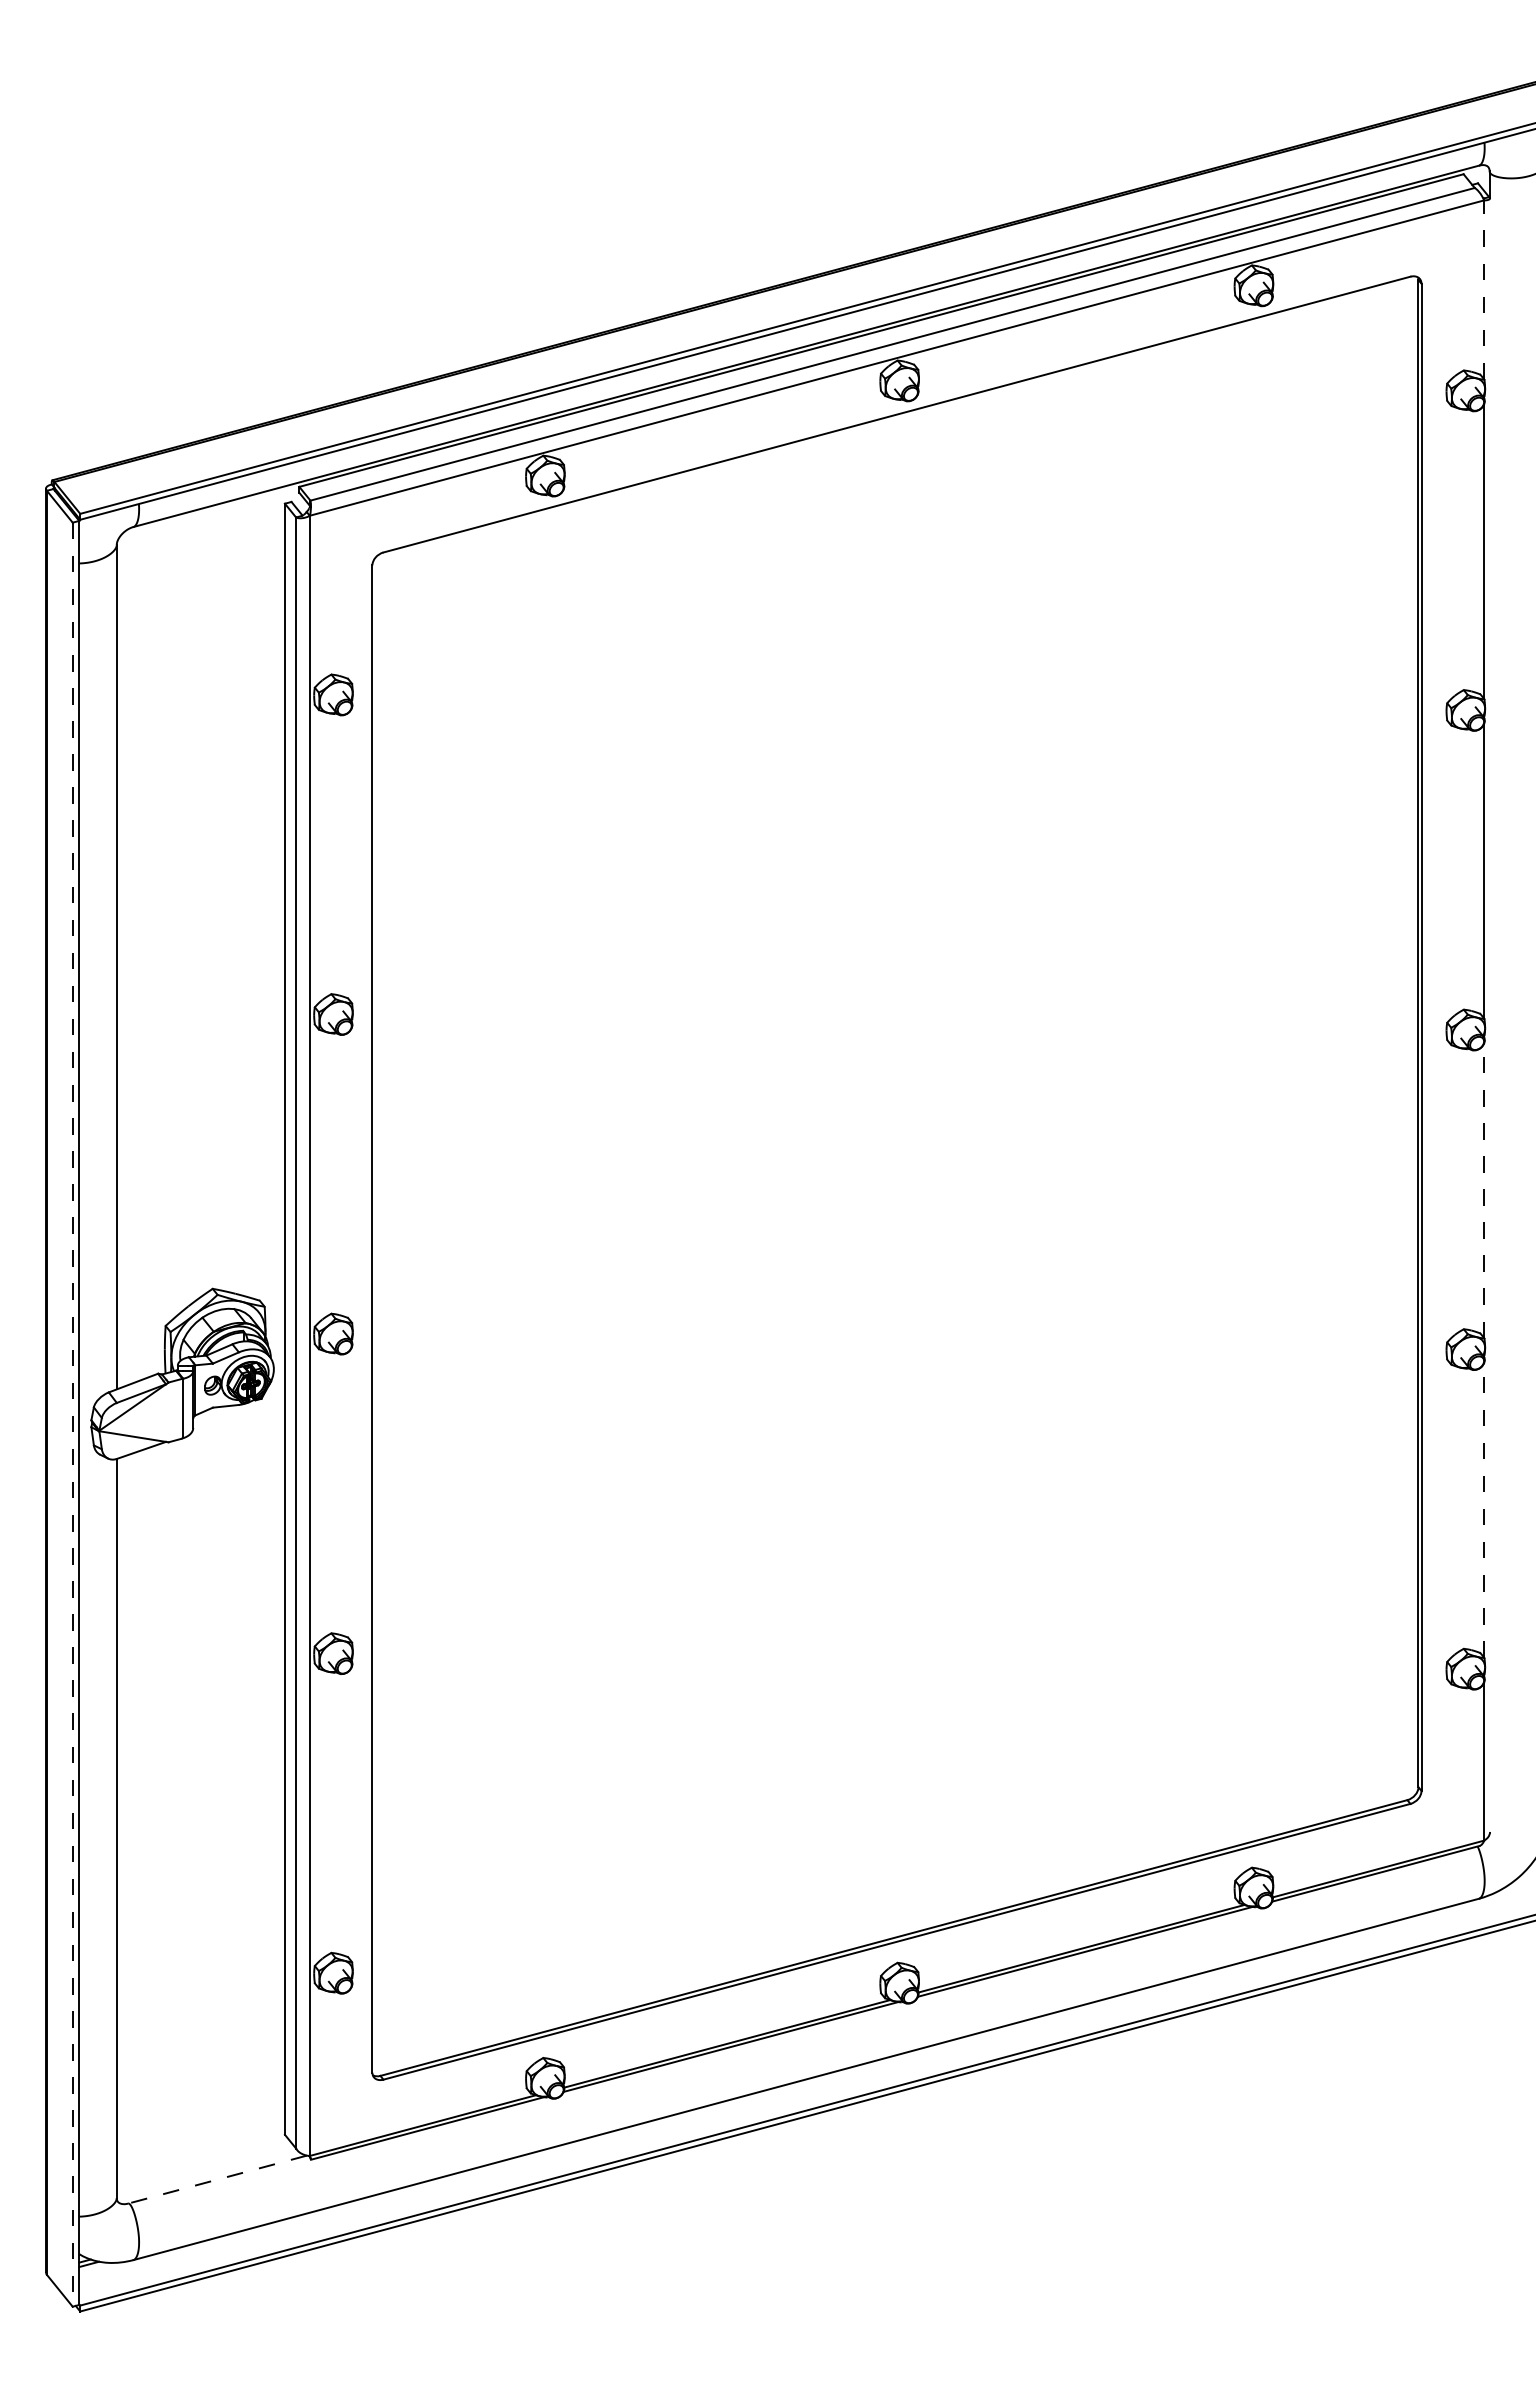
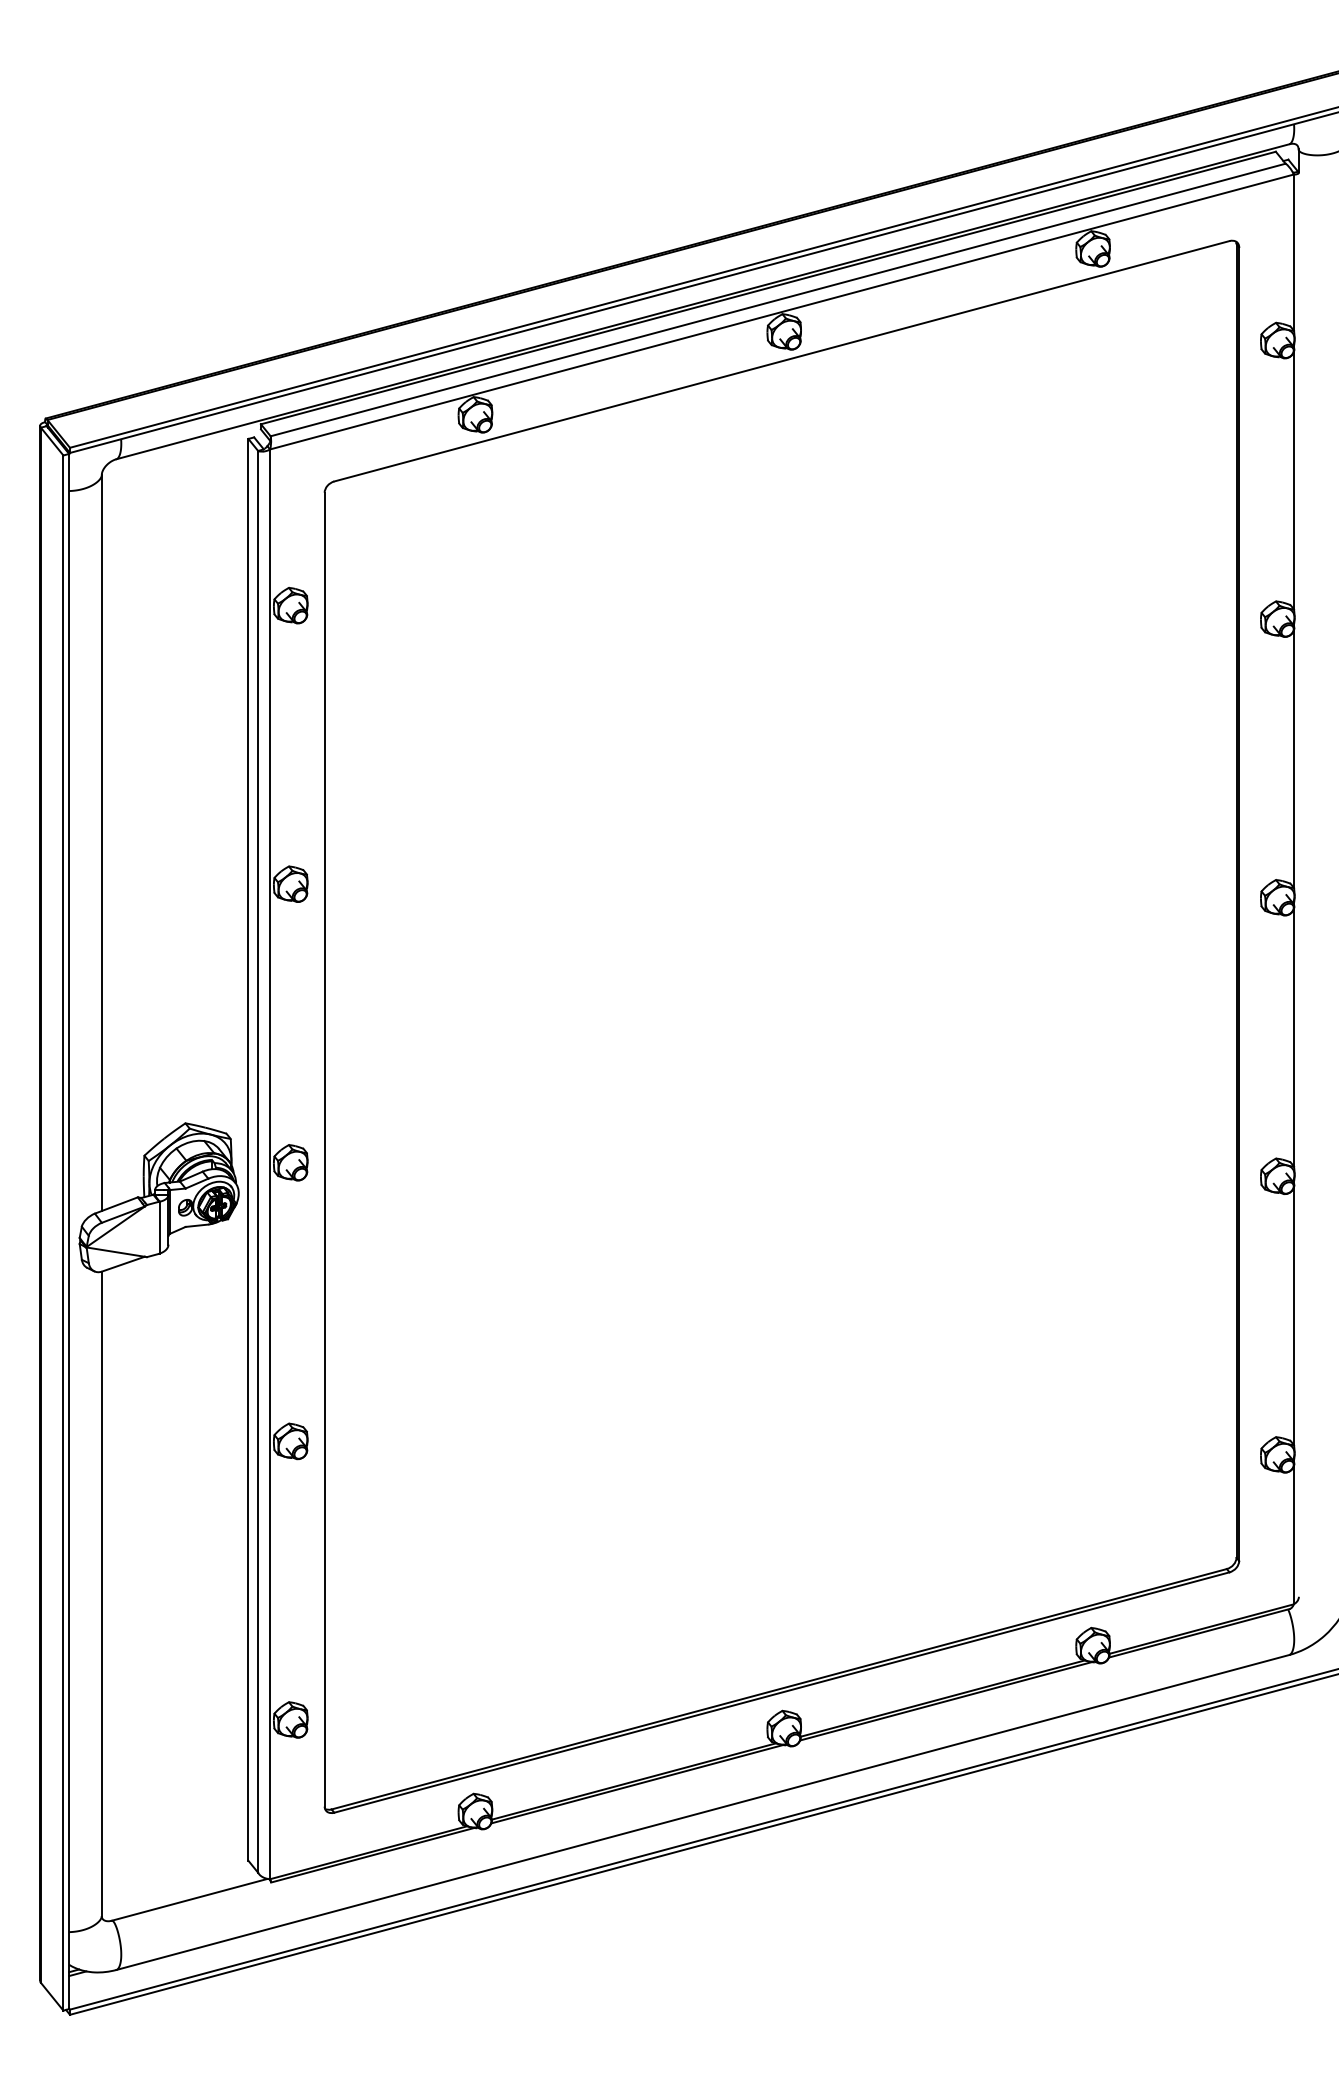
line: (1484, 289) -> (1294, 252), dashed -> solid
line: (1484, 1190) -> (1294, 1037), dashed -> solid
line: (72, 1415) -> (63, 1233), dashed -> solid
line: (1484, 1509) -> (1294, 1315), dashed -> solid
line: (217, 2179) -> (189, 1899), dashed -> solid

